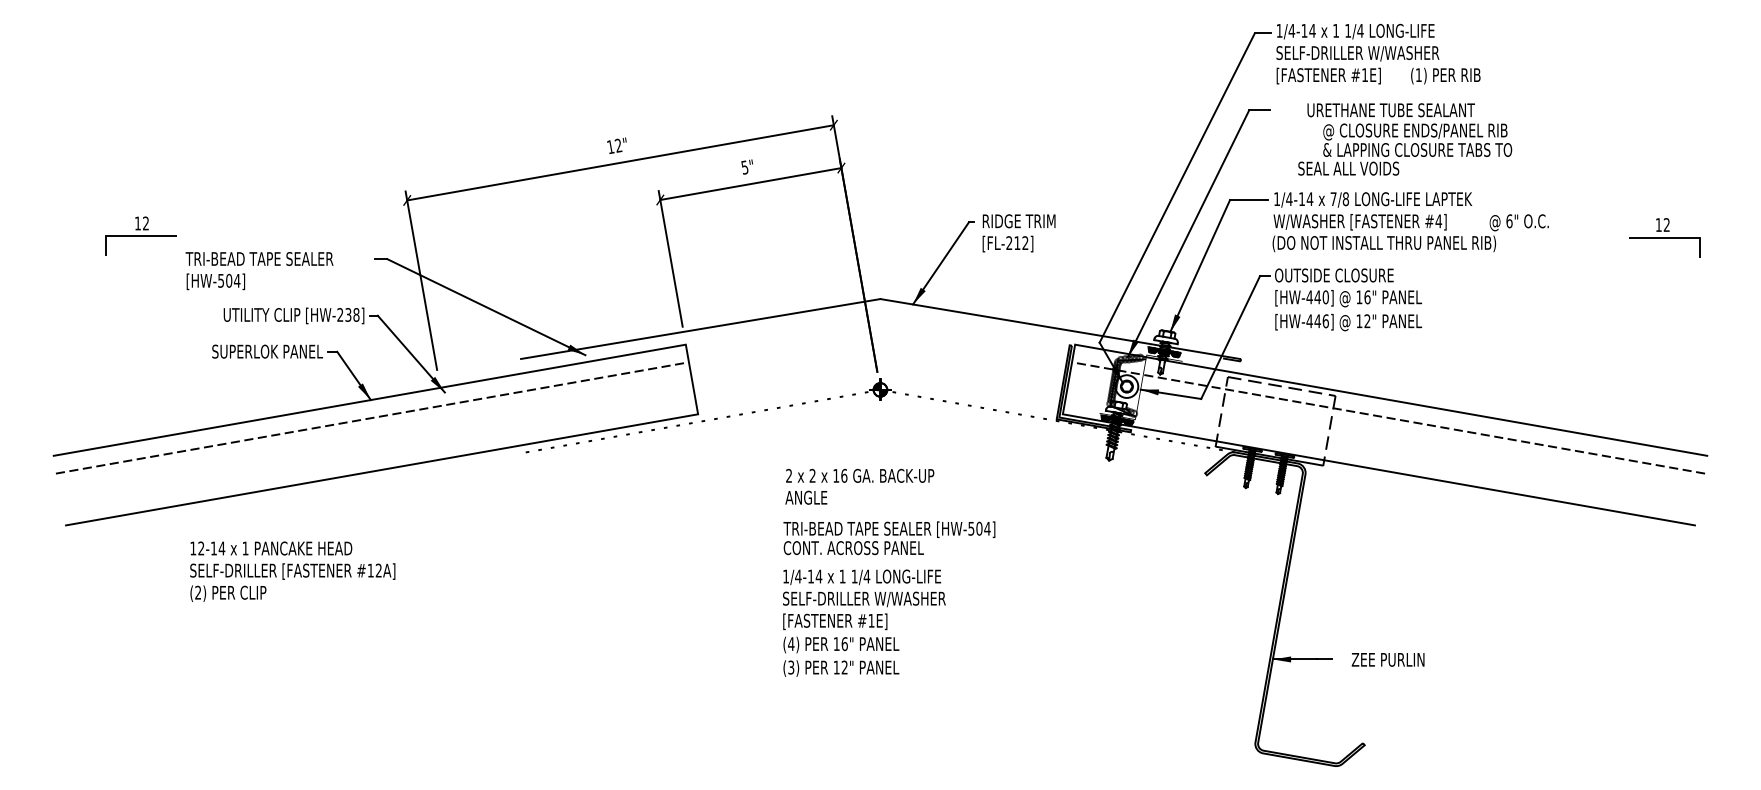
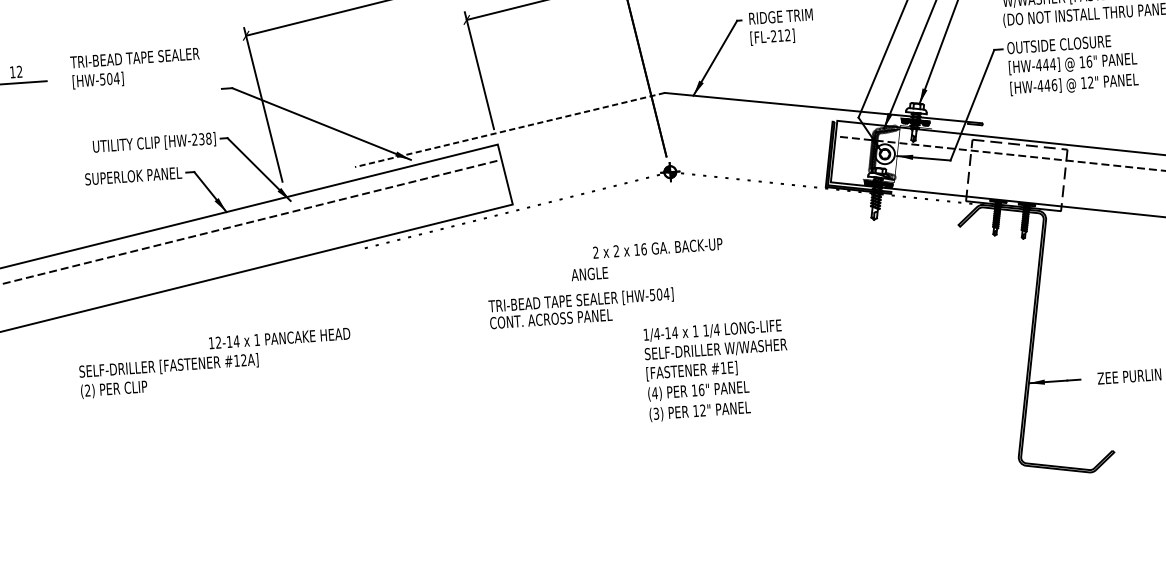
text: (259, 271) -> (135, 68), moved
text: (1325, 297) -> (1052, 64), [HW-440] -> [HW-444]
line: (700, 329) -> (509, 130), solid -> dashed
text: (806, 497) -> (589, 273), moved
text: (889, 538) -> (581, 308), moved
text: (271, 548) -> (279, 338), moved
text: (864, 622) -> (717, 370), moved

